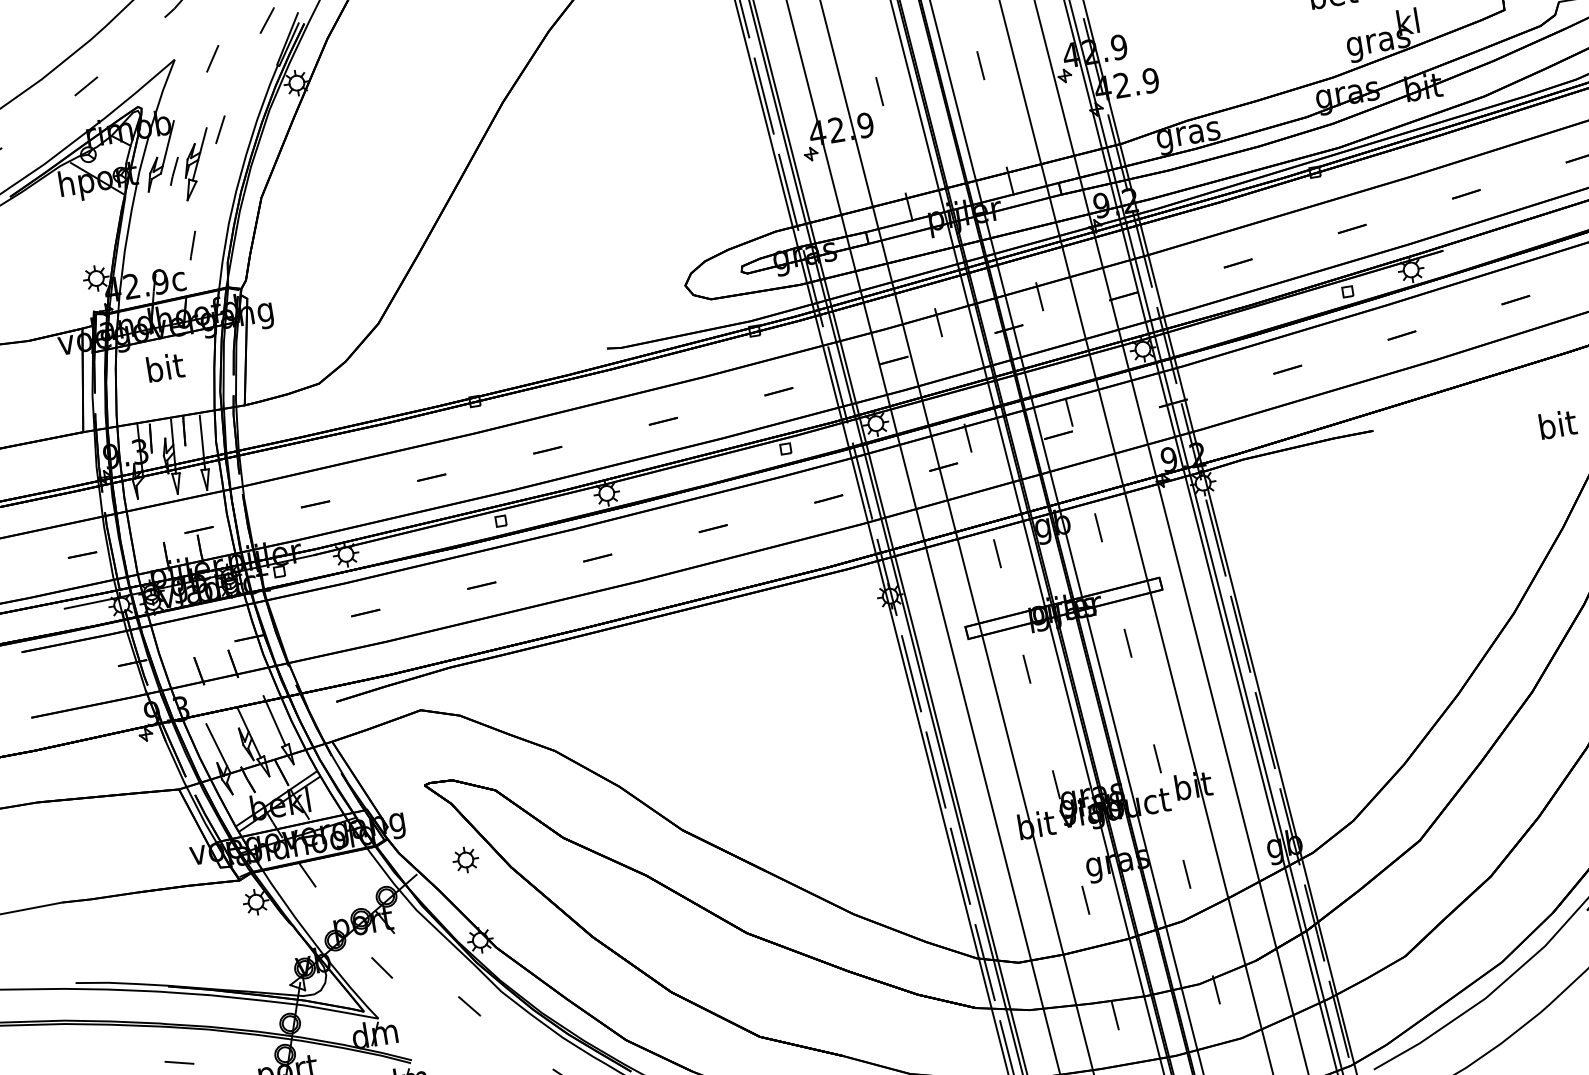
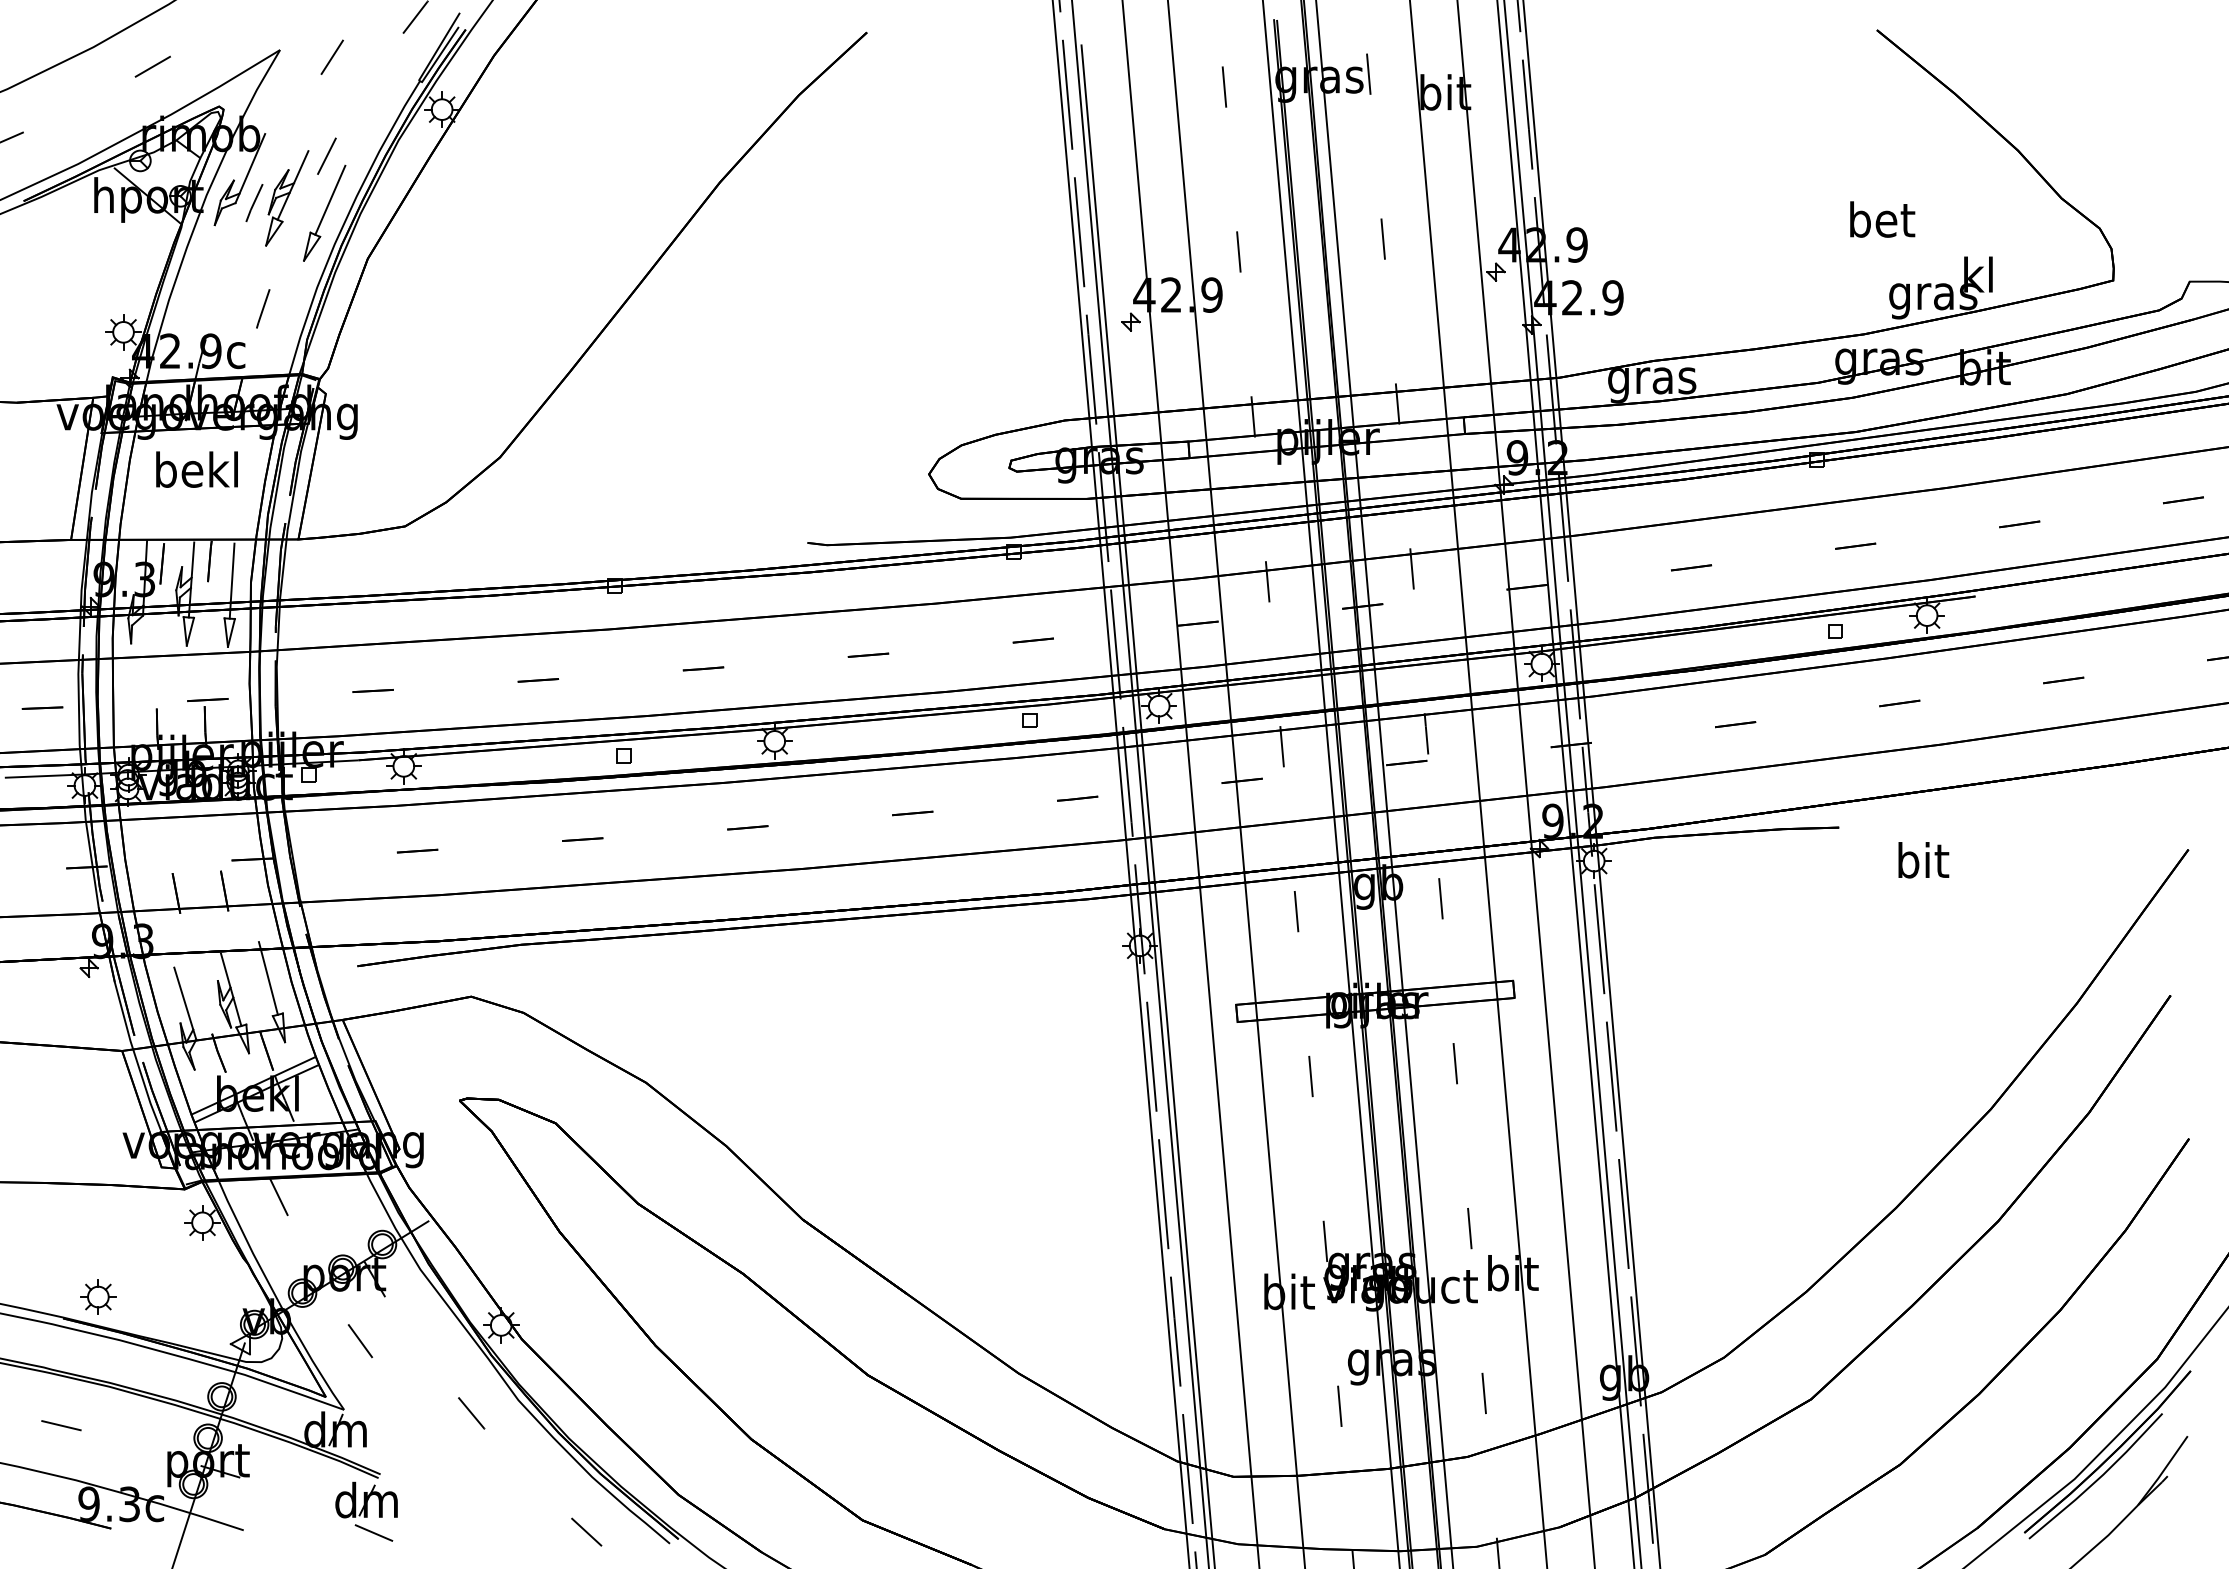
part: (225, 169) -> (324, 212), added
text: (164, 367) -> (196, 469), bit -> bekl
text: (1557, 424) -> (1923, 860), moved
part: (465, 859) -> (98, 1296), moved

